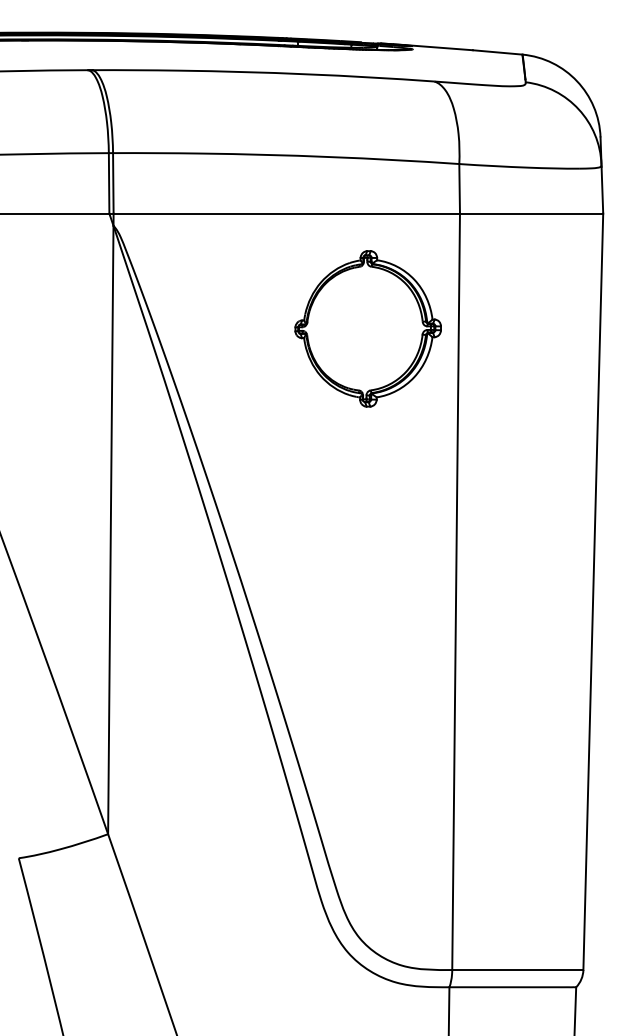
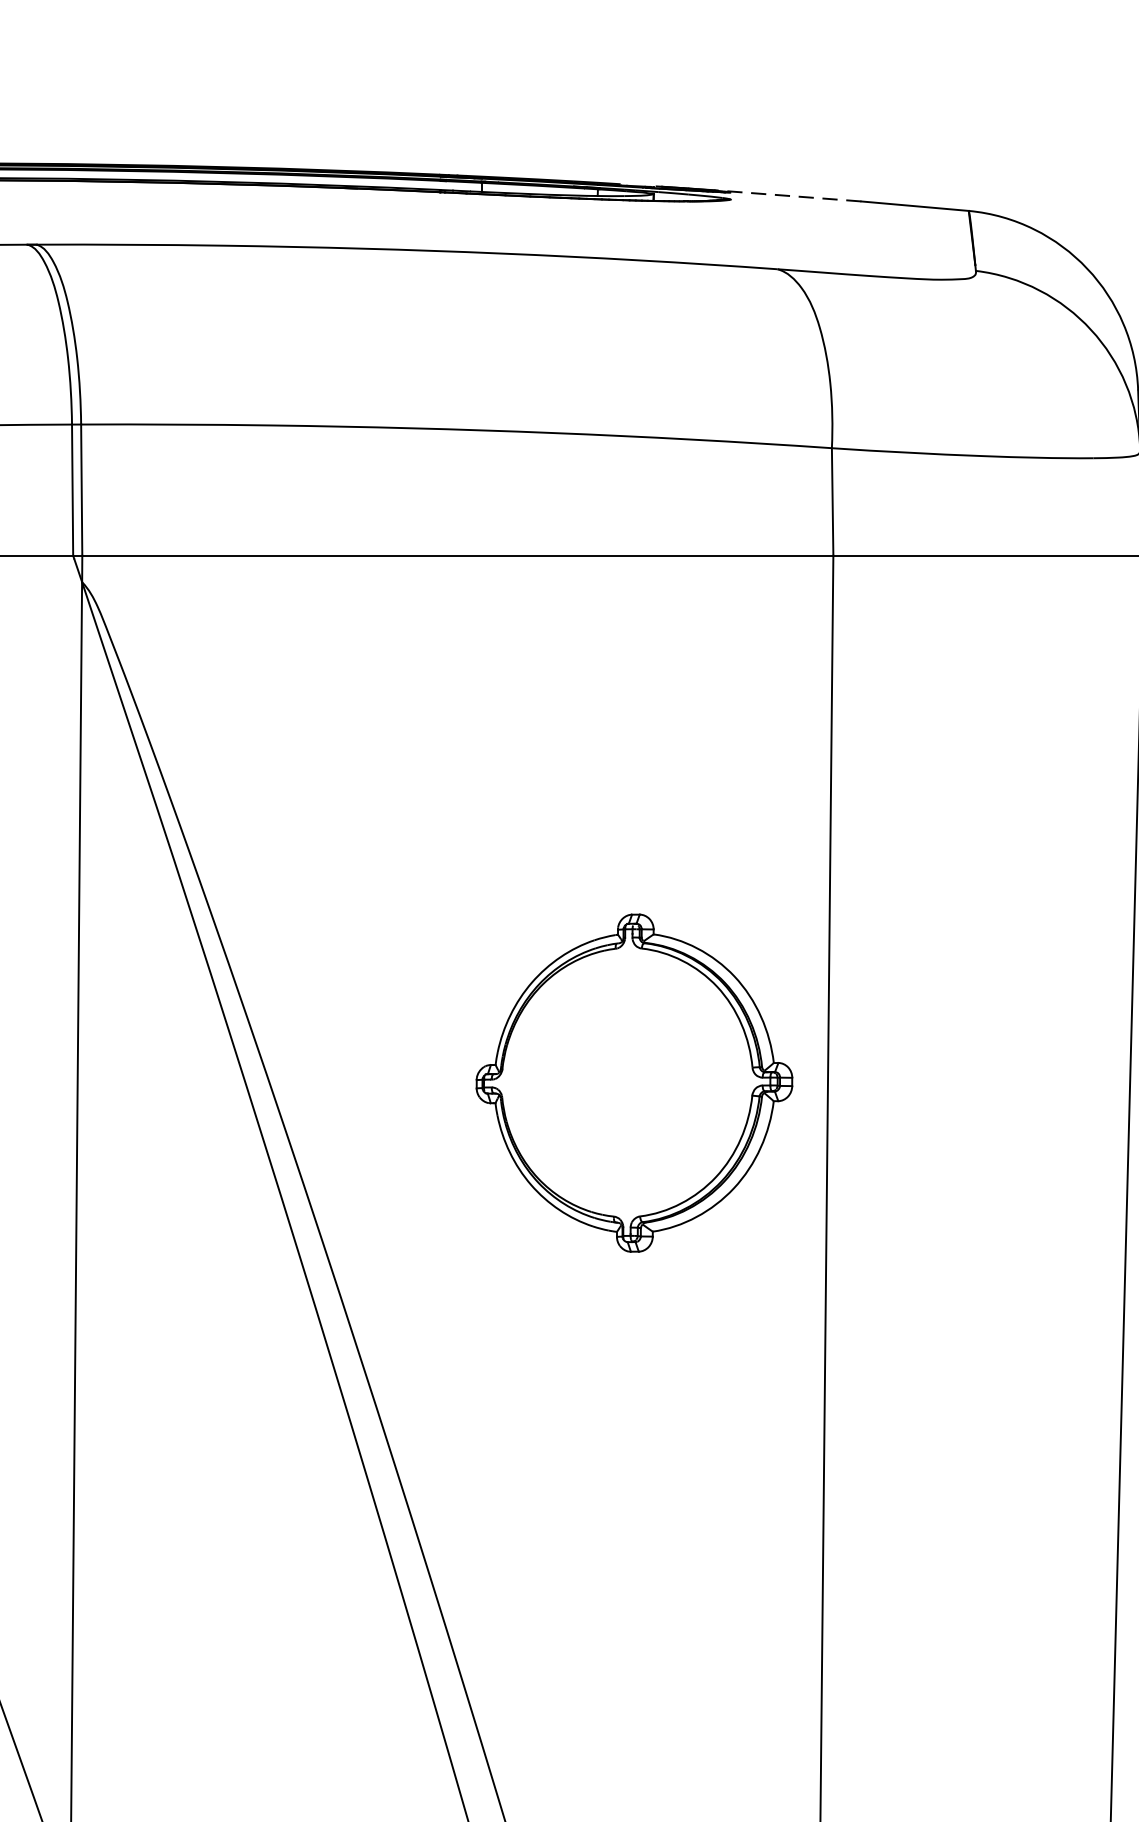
line: (439, 47) -> (788, 195), solid -> dashed
part: (367, 328) -> (632, 1082), moved

